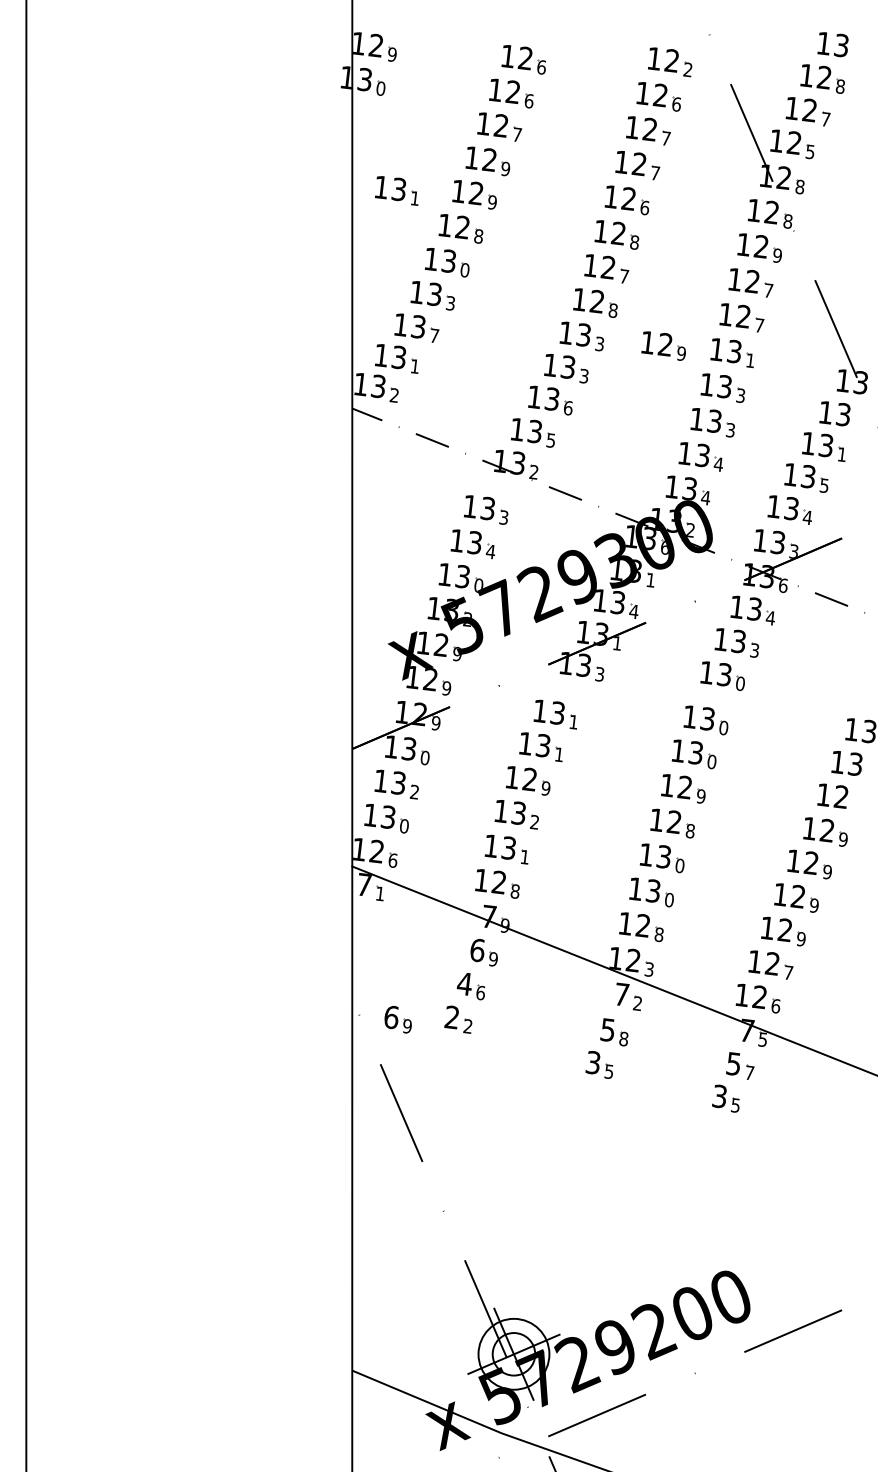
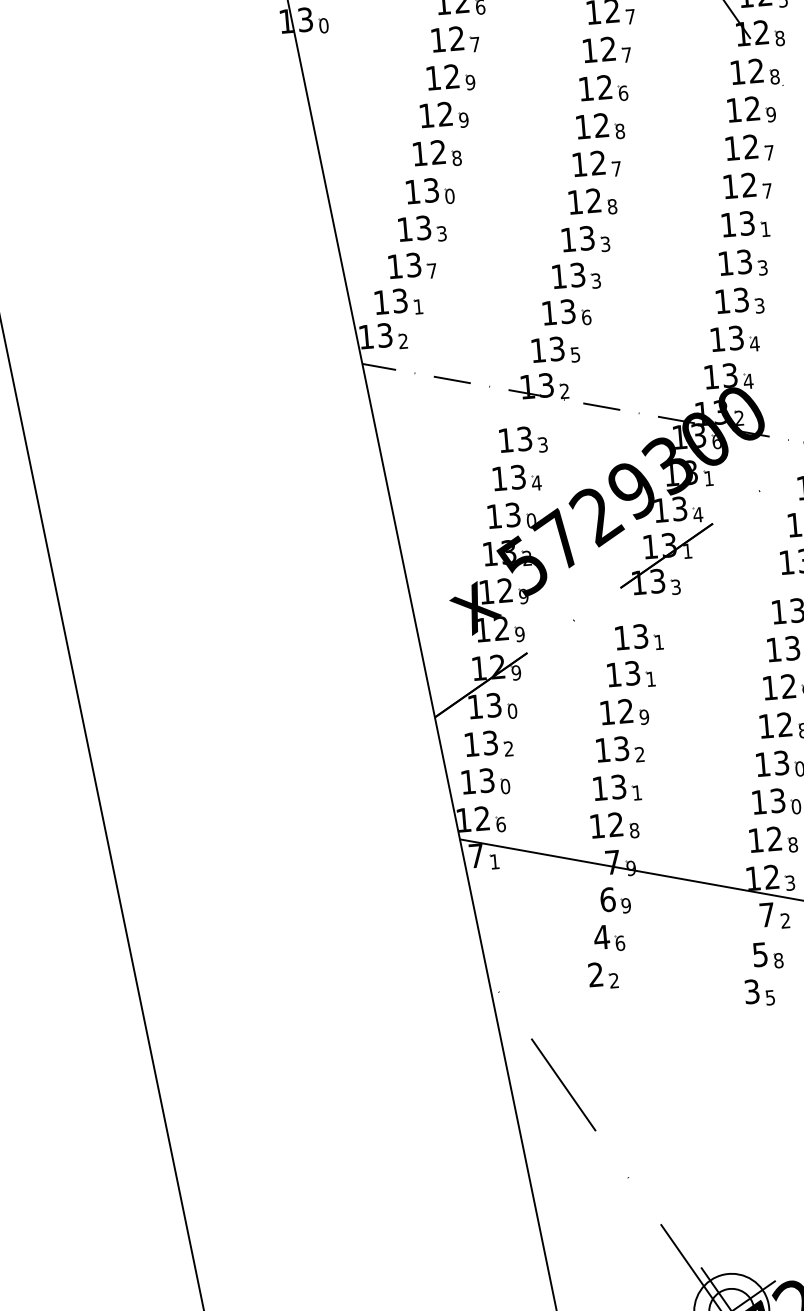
part: (396, 190) -> (361, 128), removed
part: (663, 345) -> (672, 232), removed
part: (397, 1019) -> (539, 988), removed

